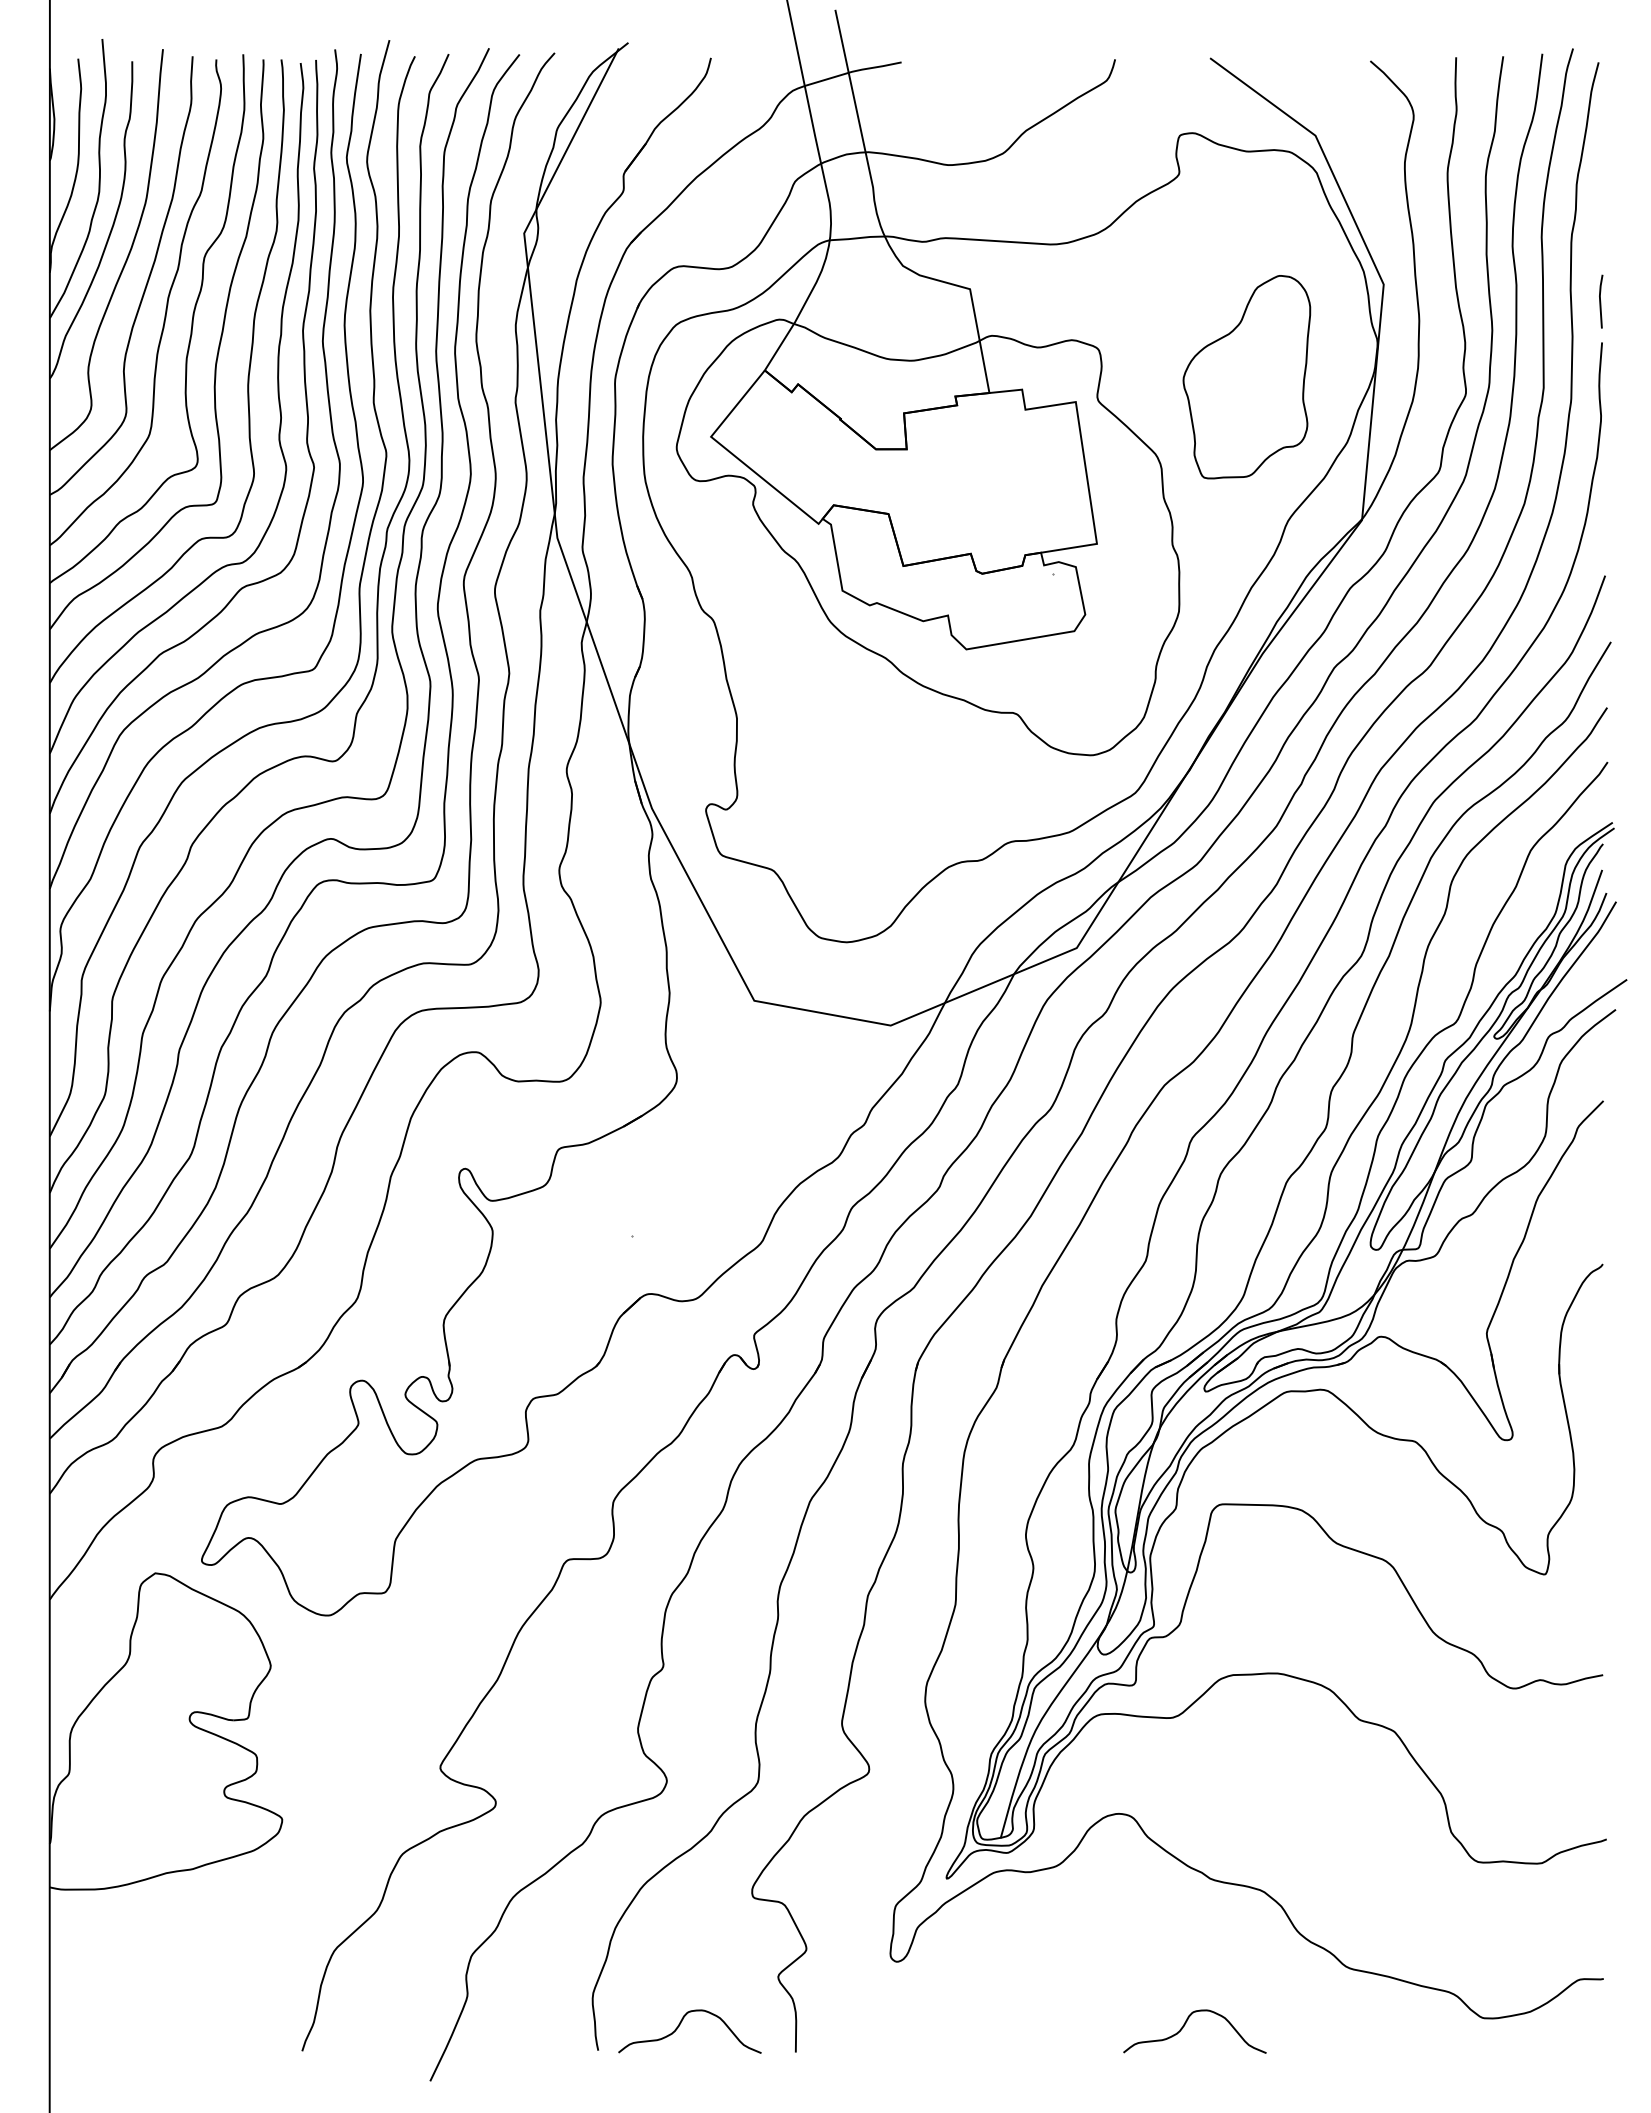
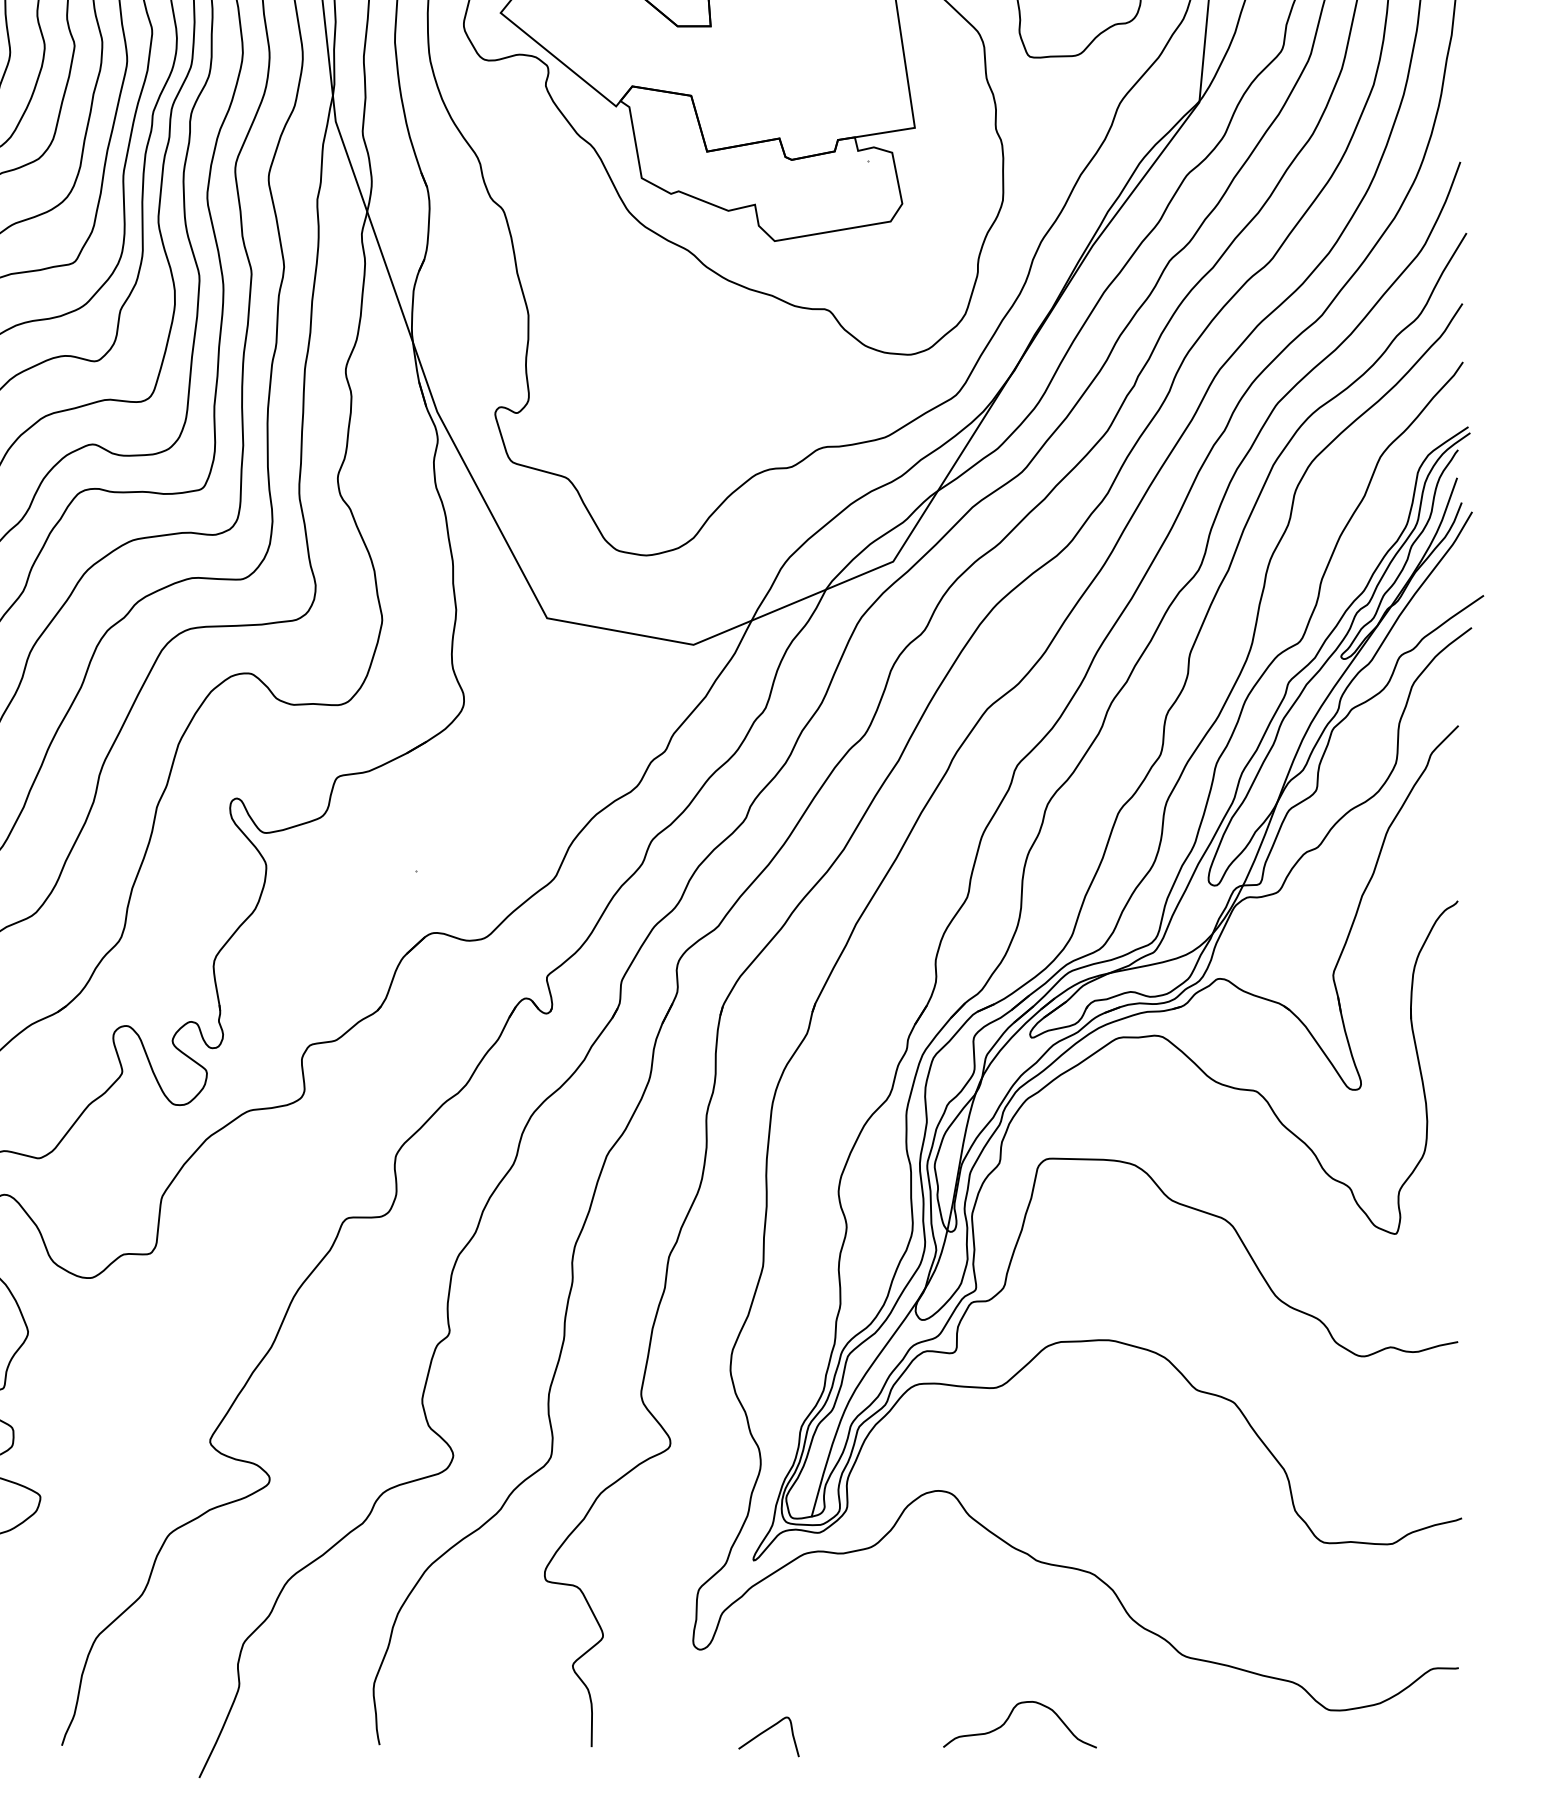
curve: (680, 2025) -> (467, 1718), removed
curve: (957, 2038) -> (765, 1732), added

